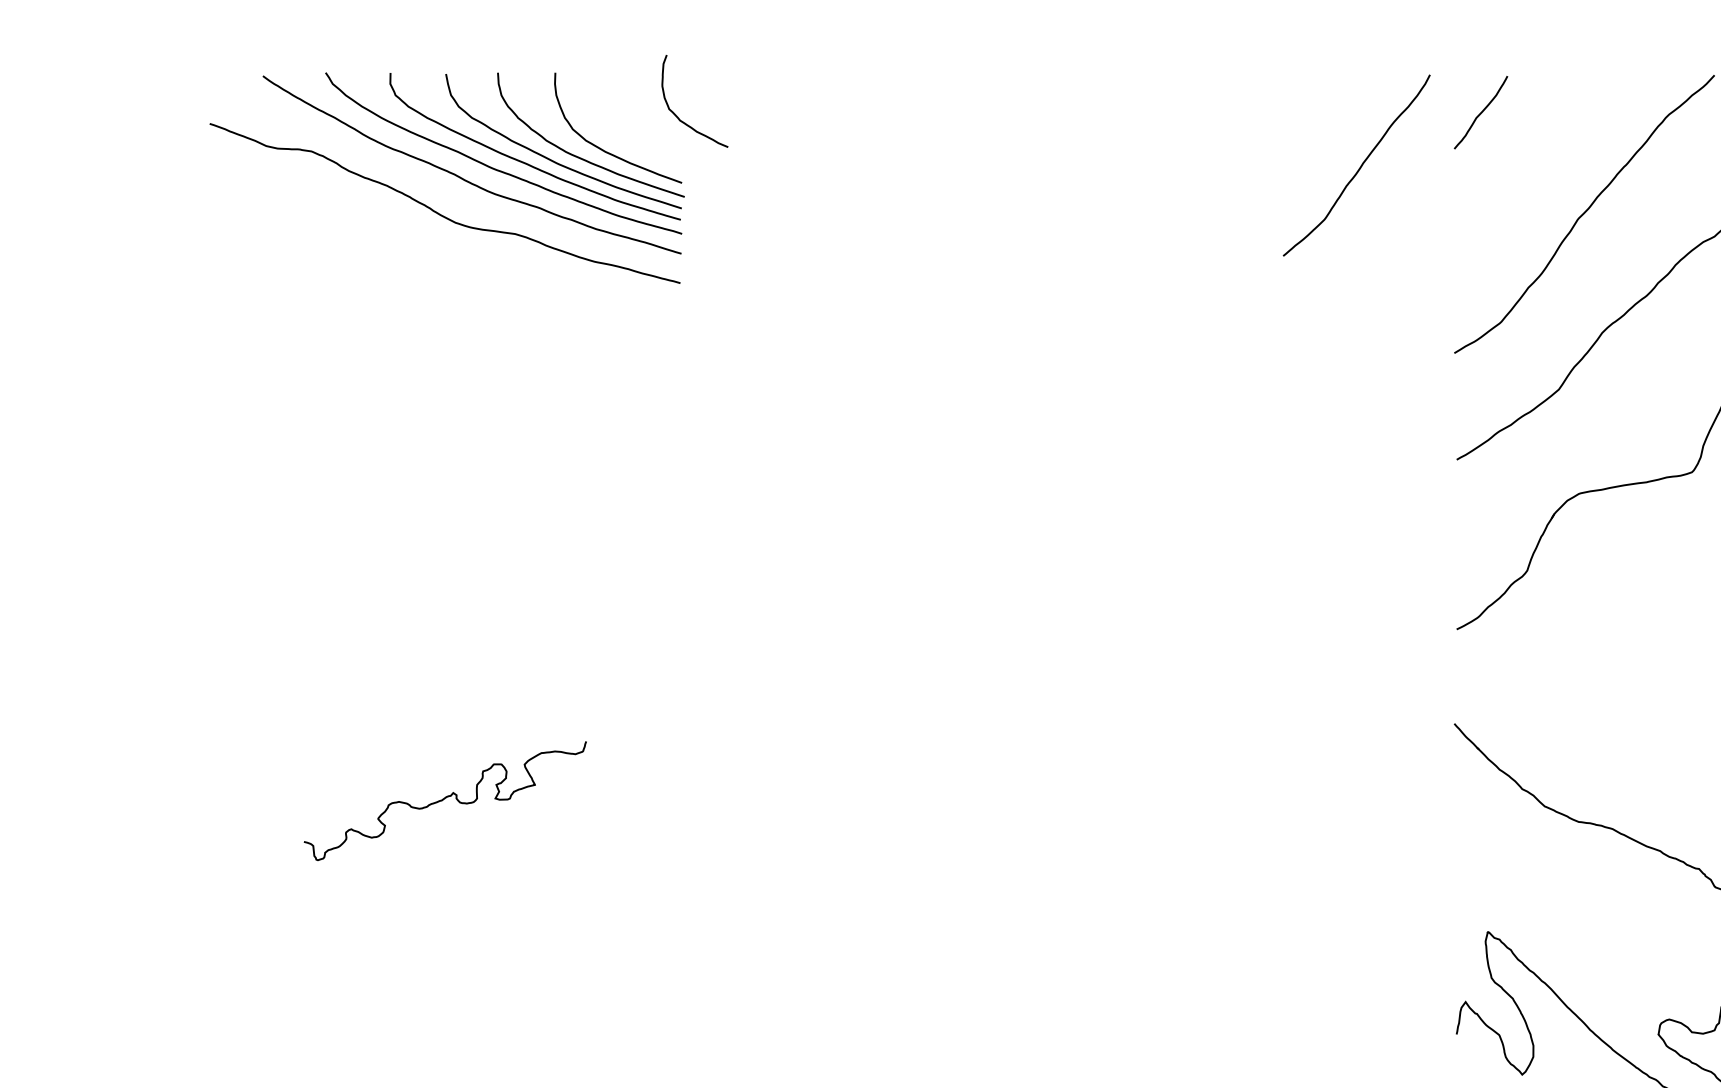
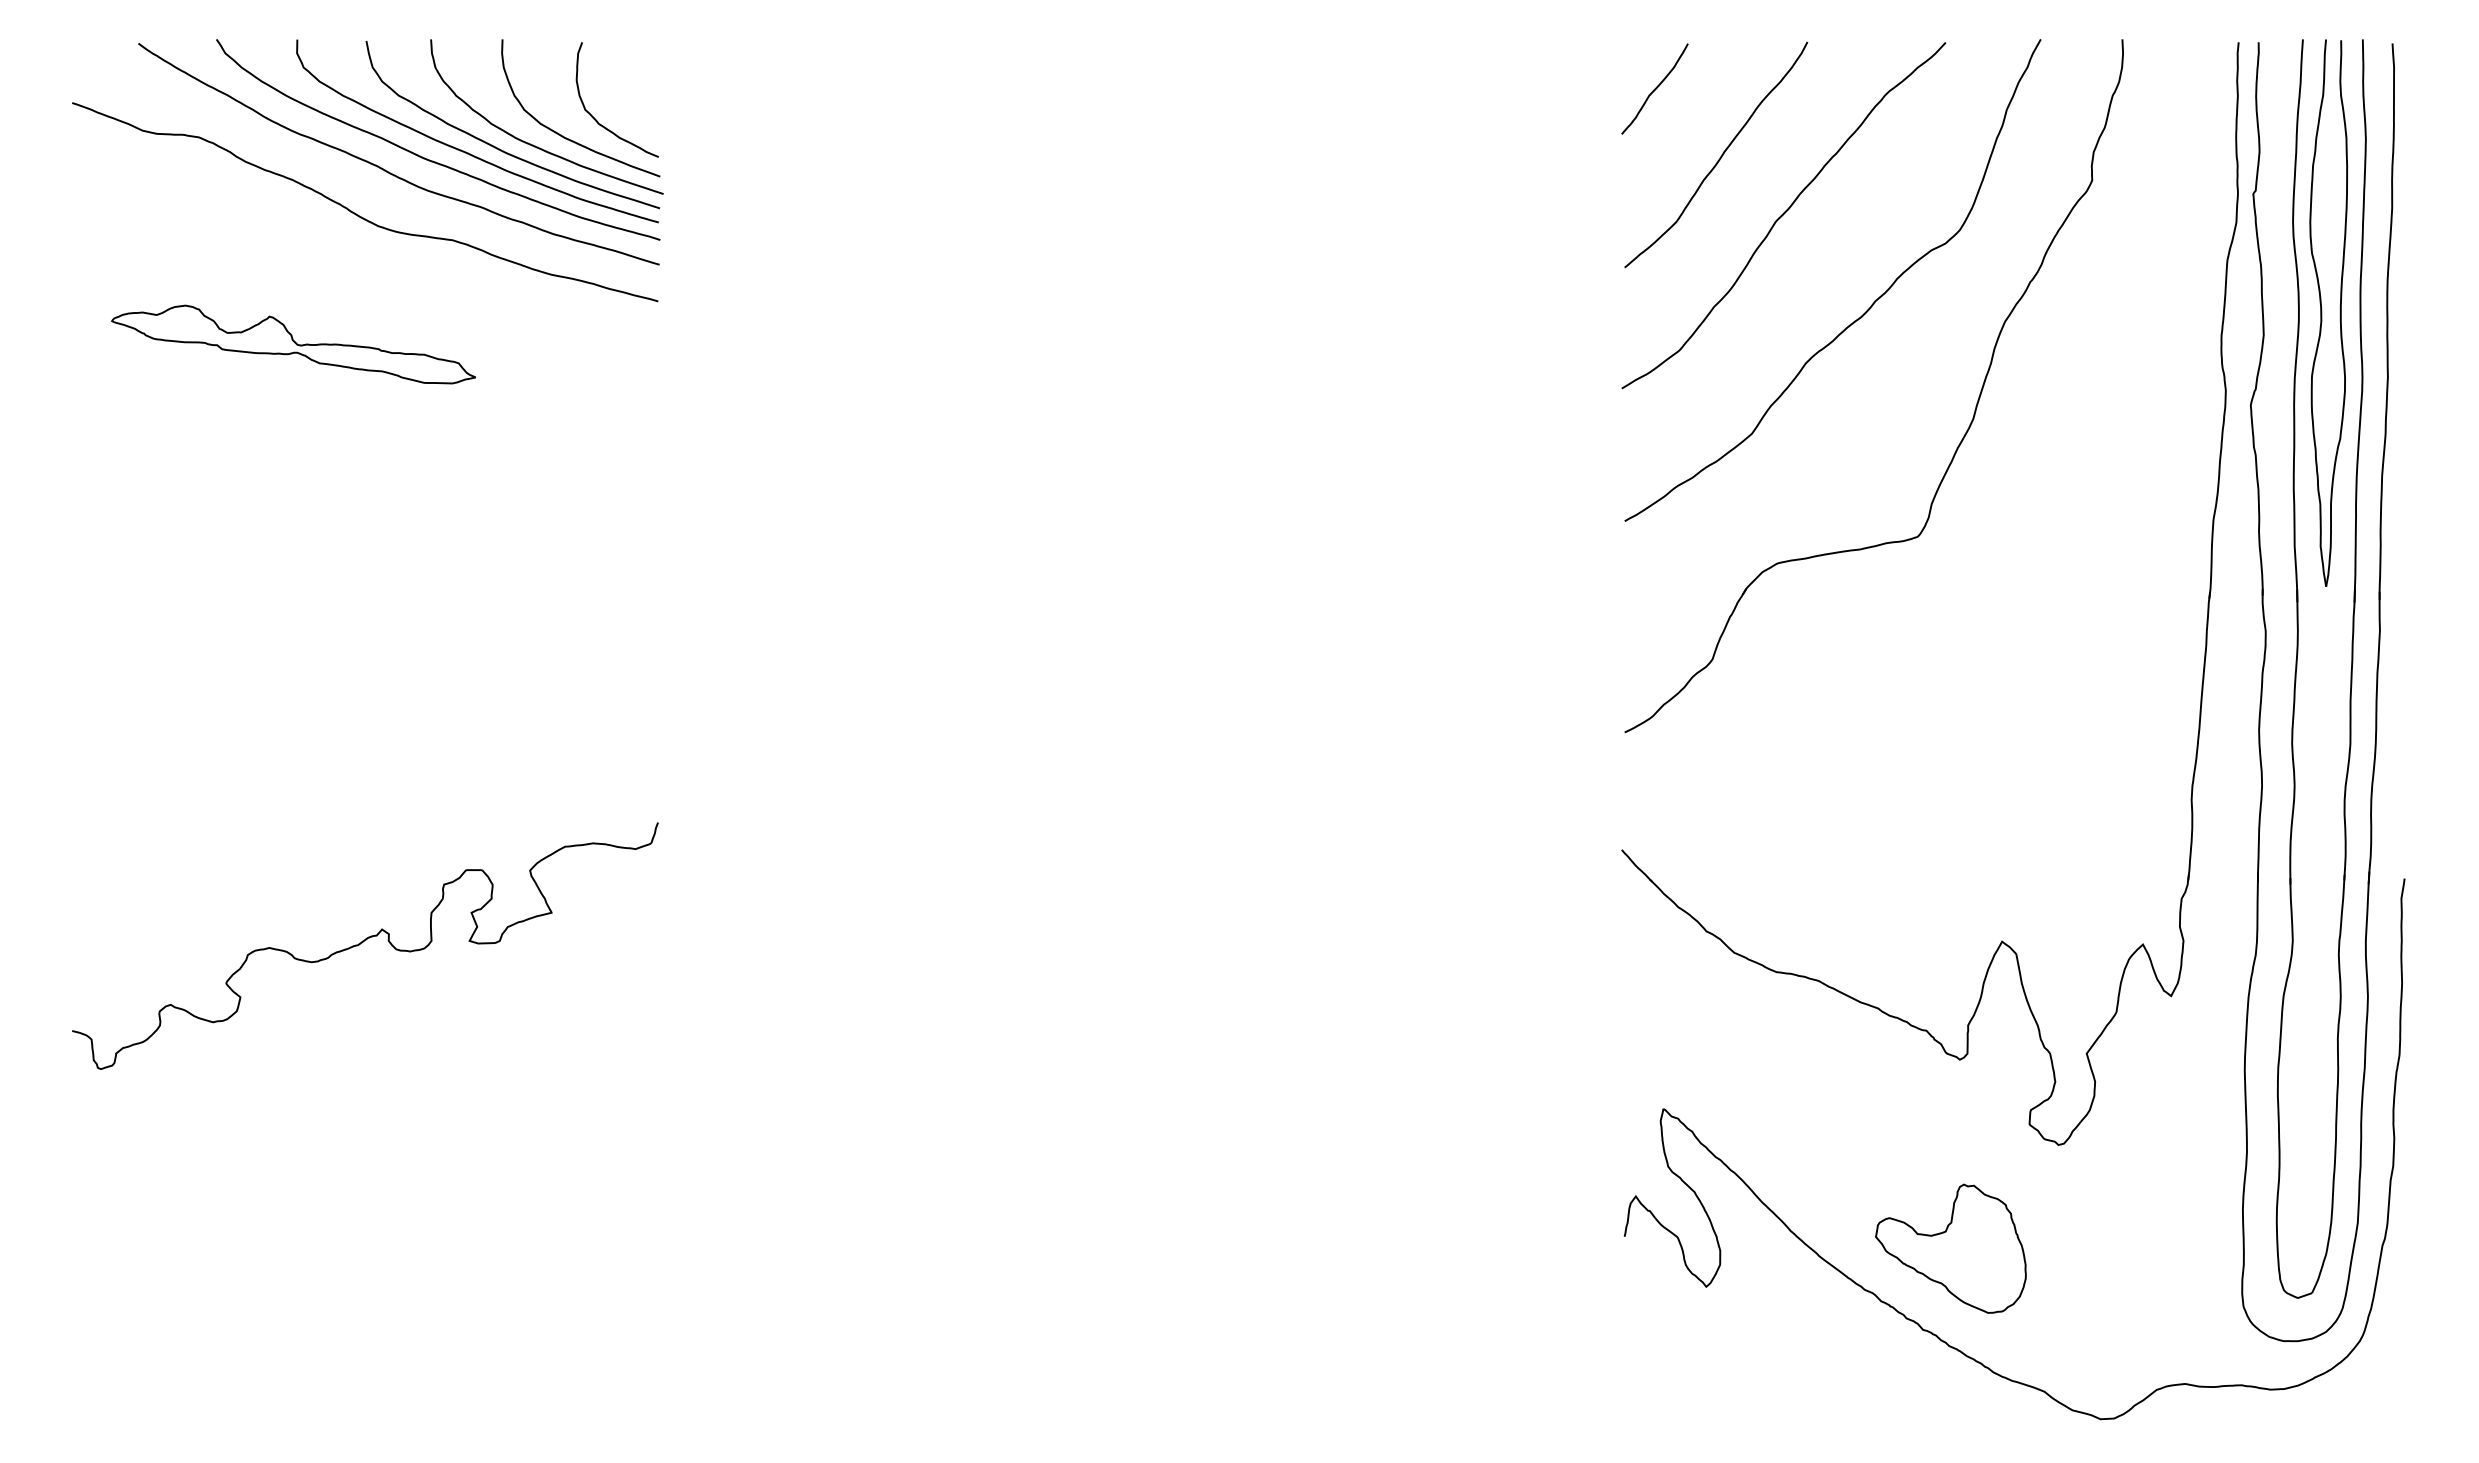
curve: (678, 117) -> (596, 119), moved
curve: (1359, 167) -> (1719, 157), moved
part: (387, 317) -> (293, 344), added
part: (445, 800) -> (365, 945), size x1.67

